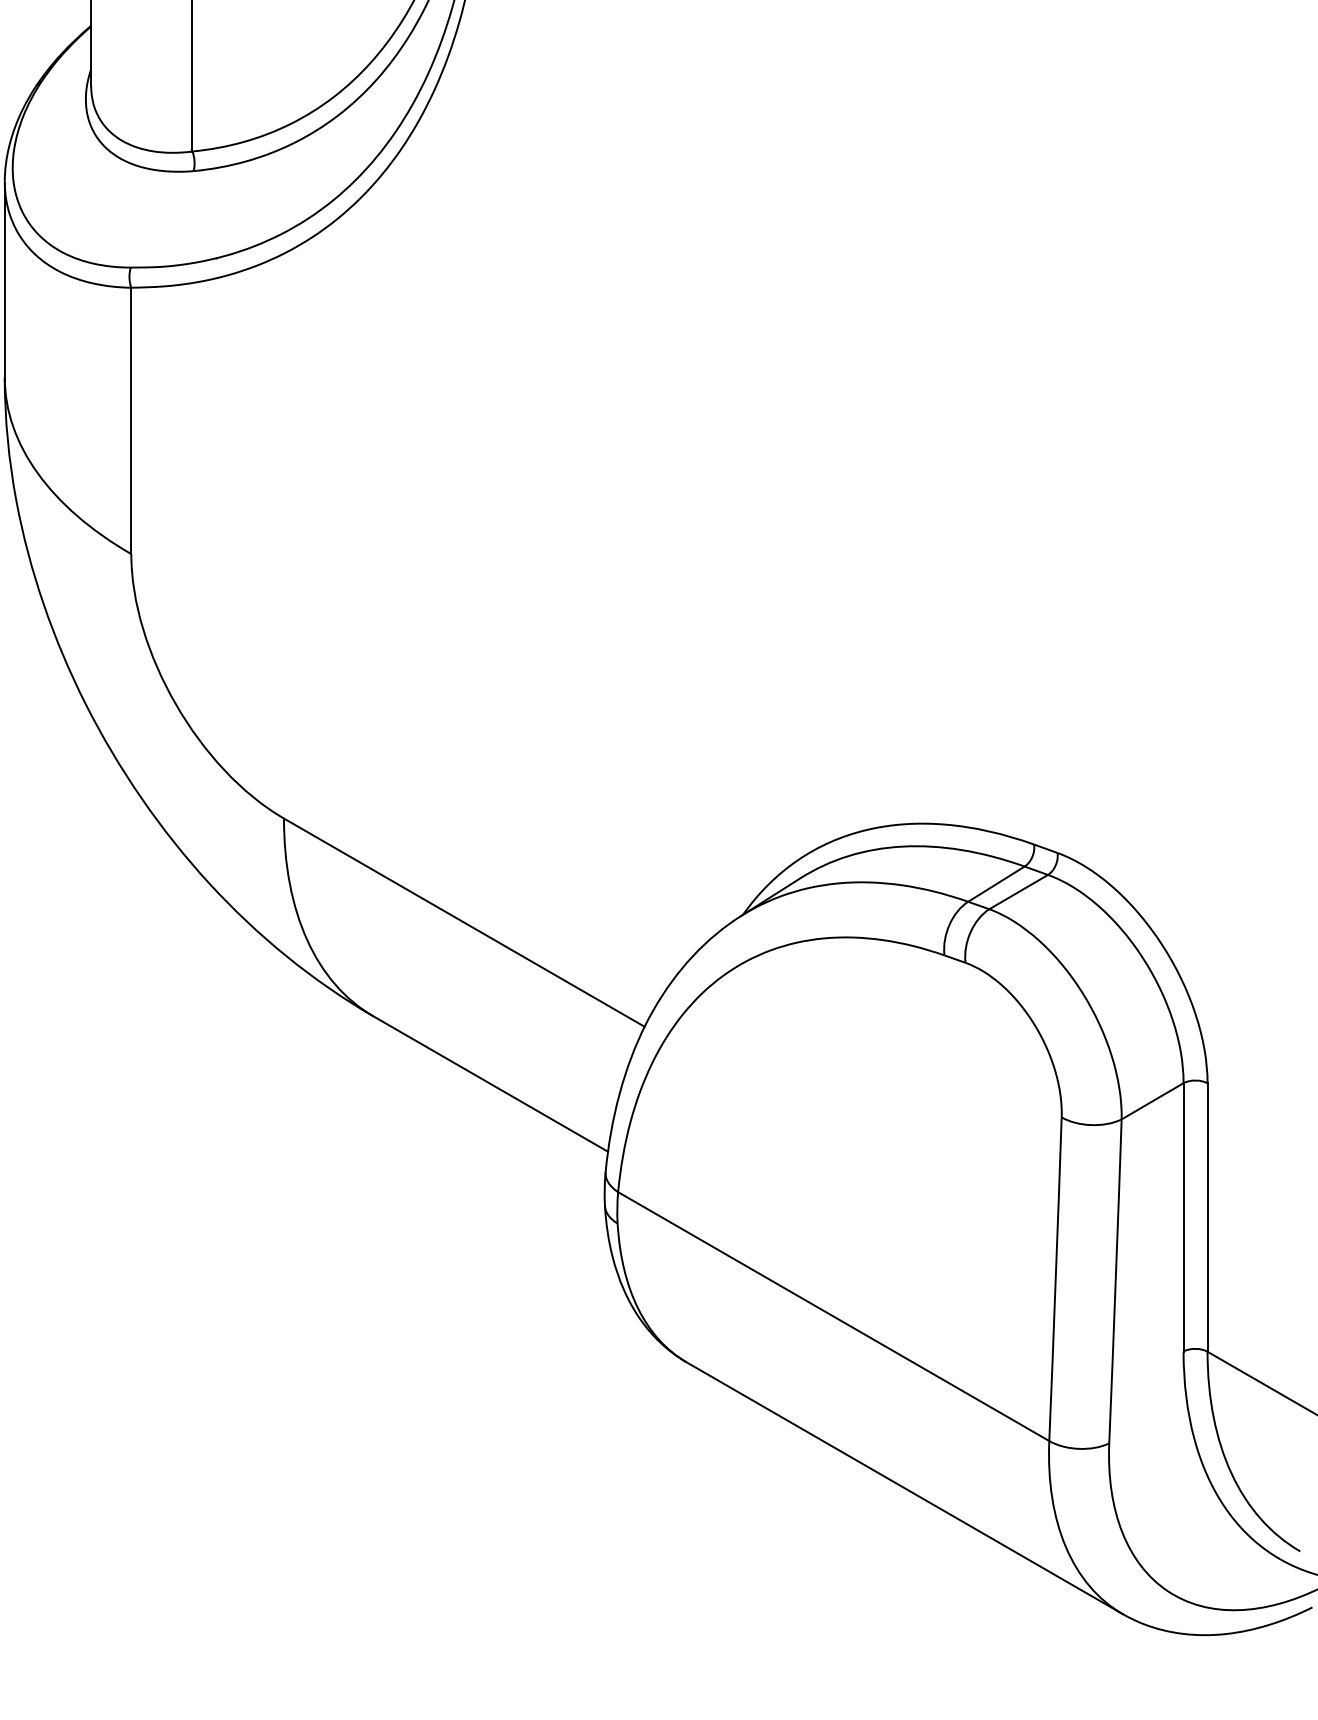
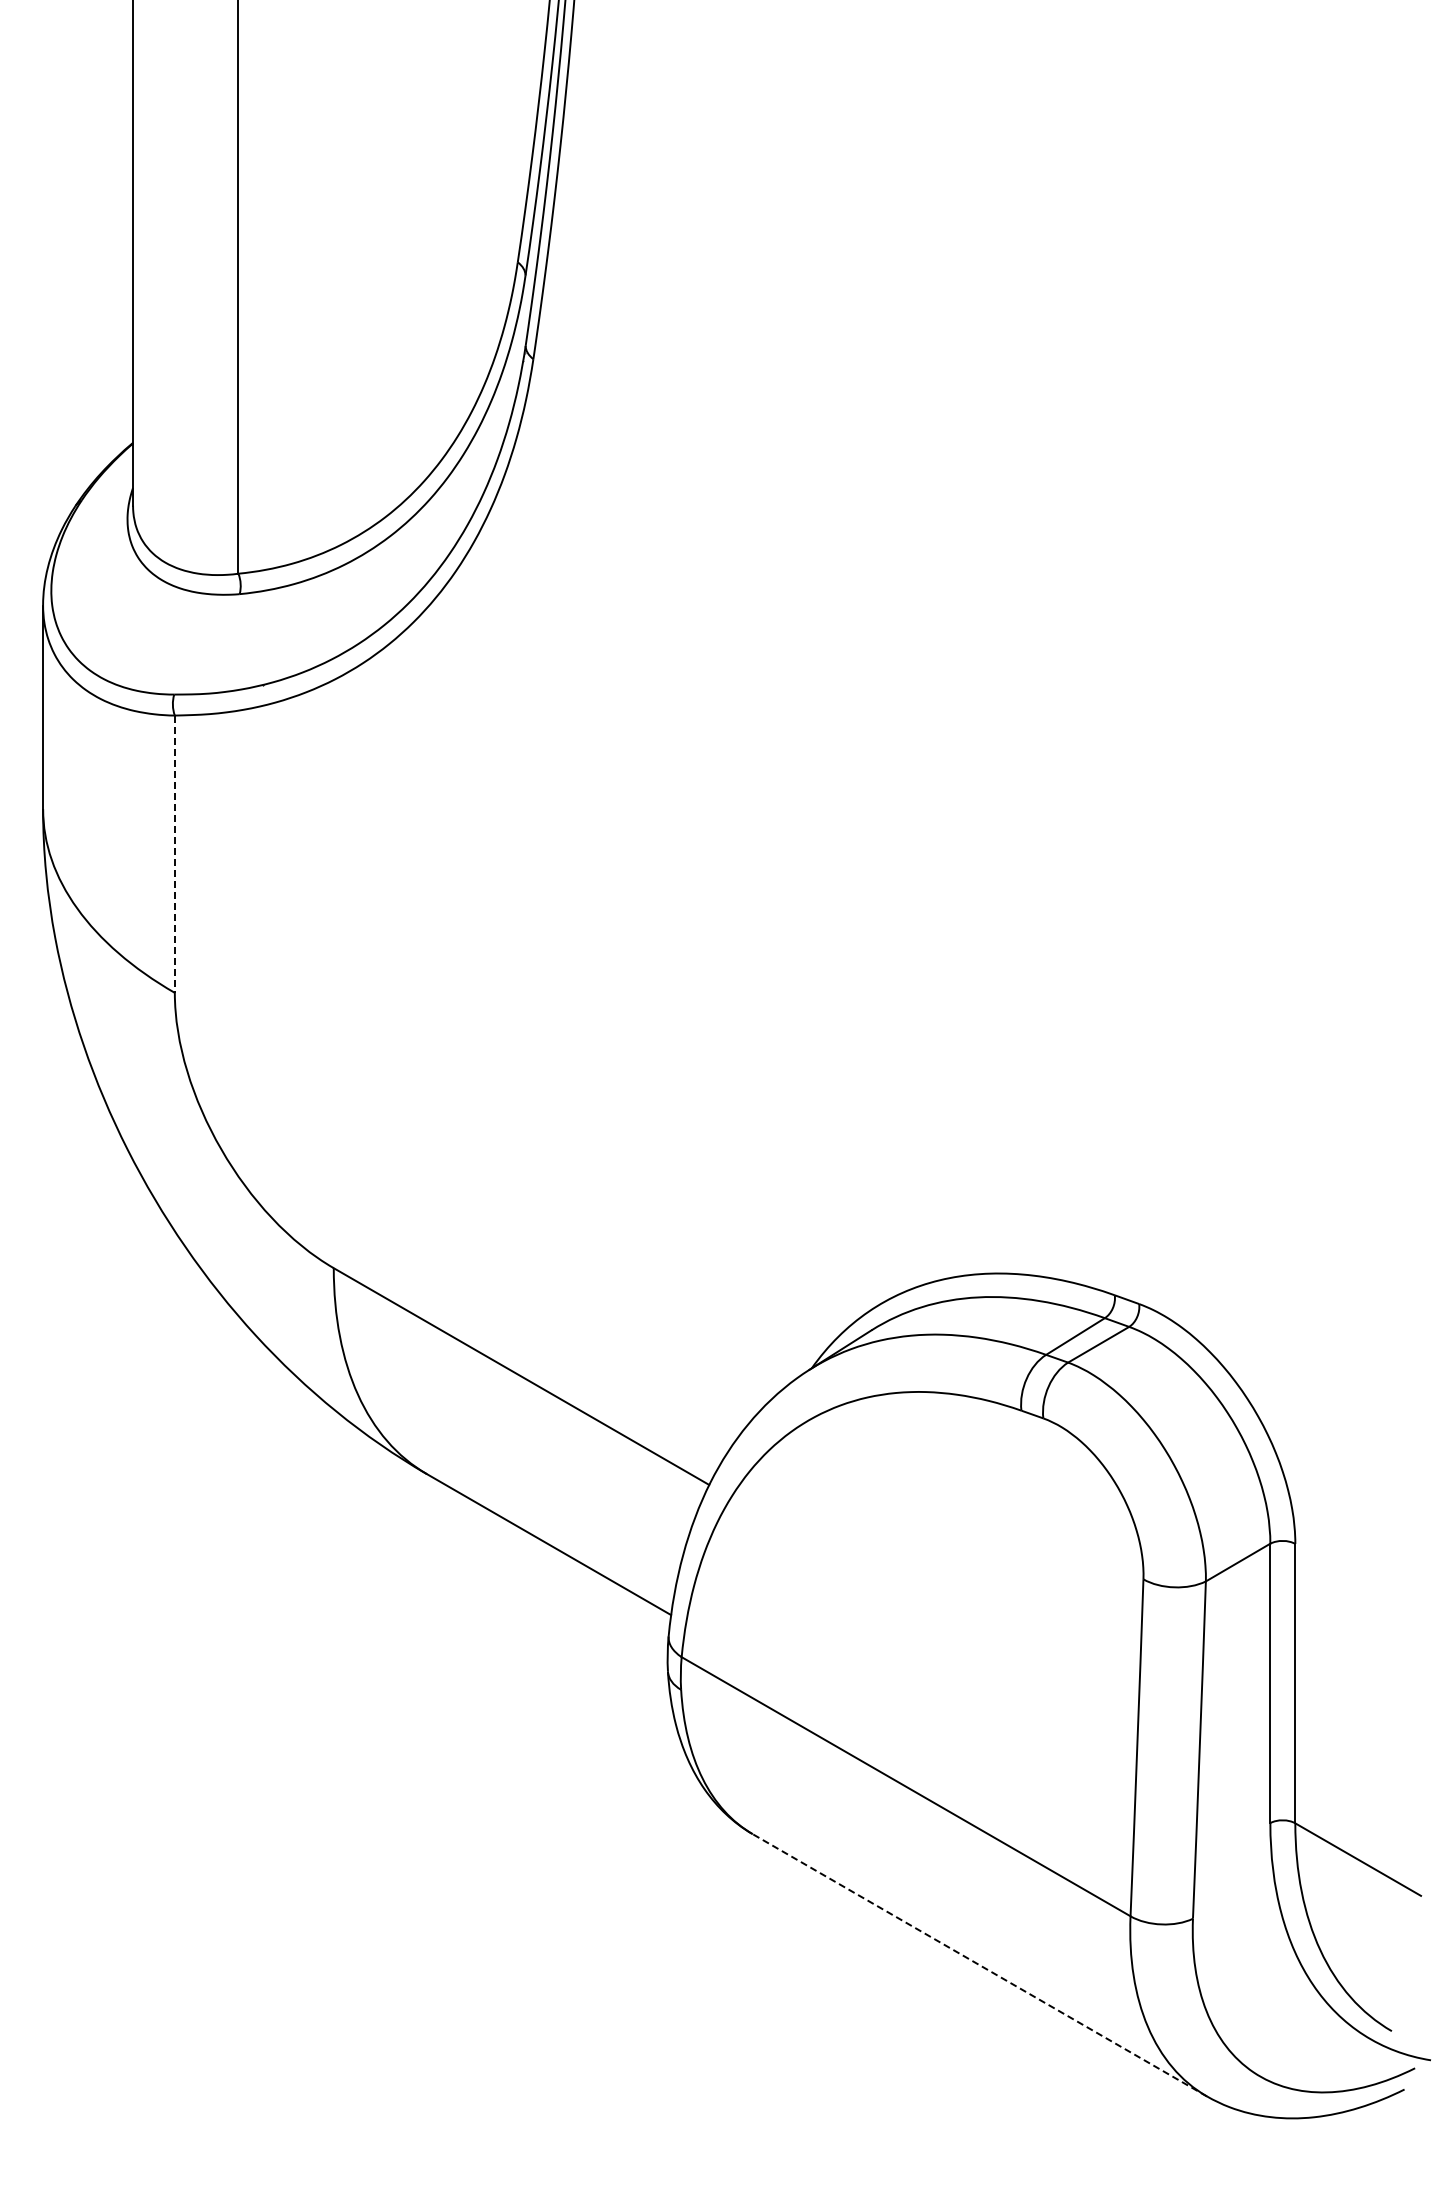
line: (131, 421) -> (174, 854), solid -> dashed
line: (904, 1488) -> (979, 1965), solid -> dashed

